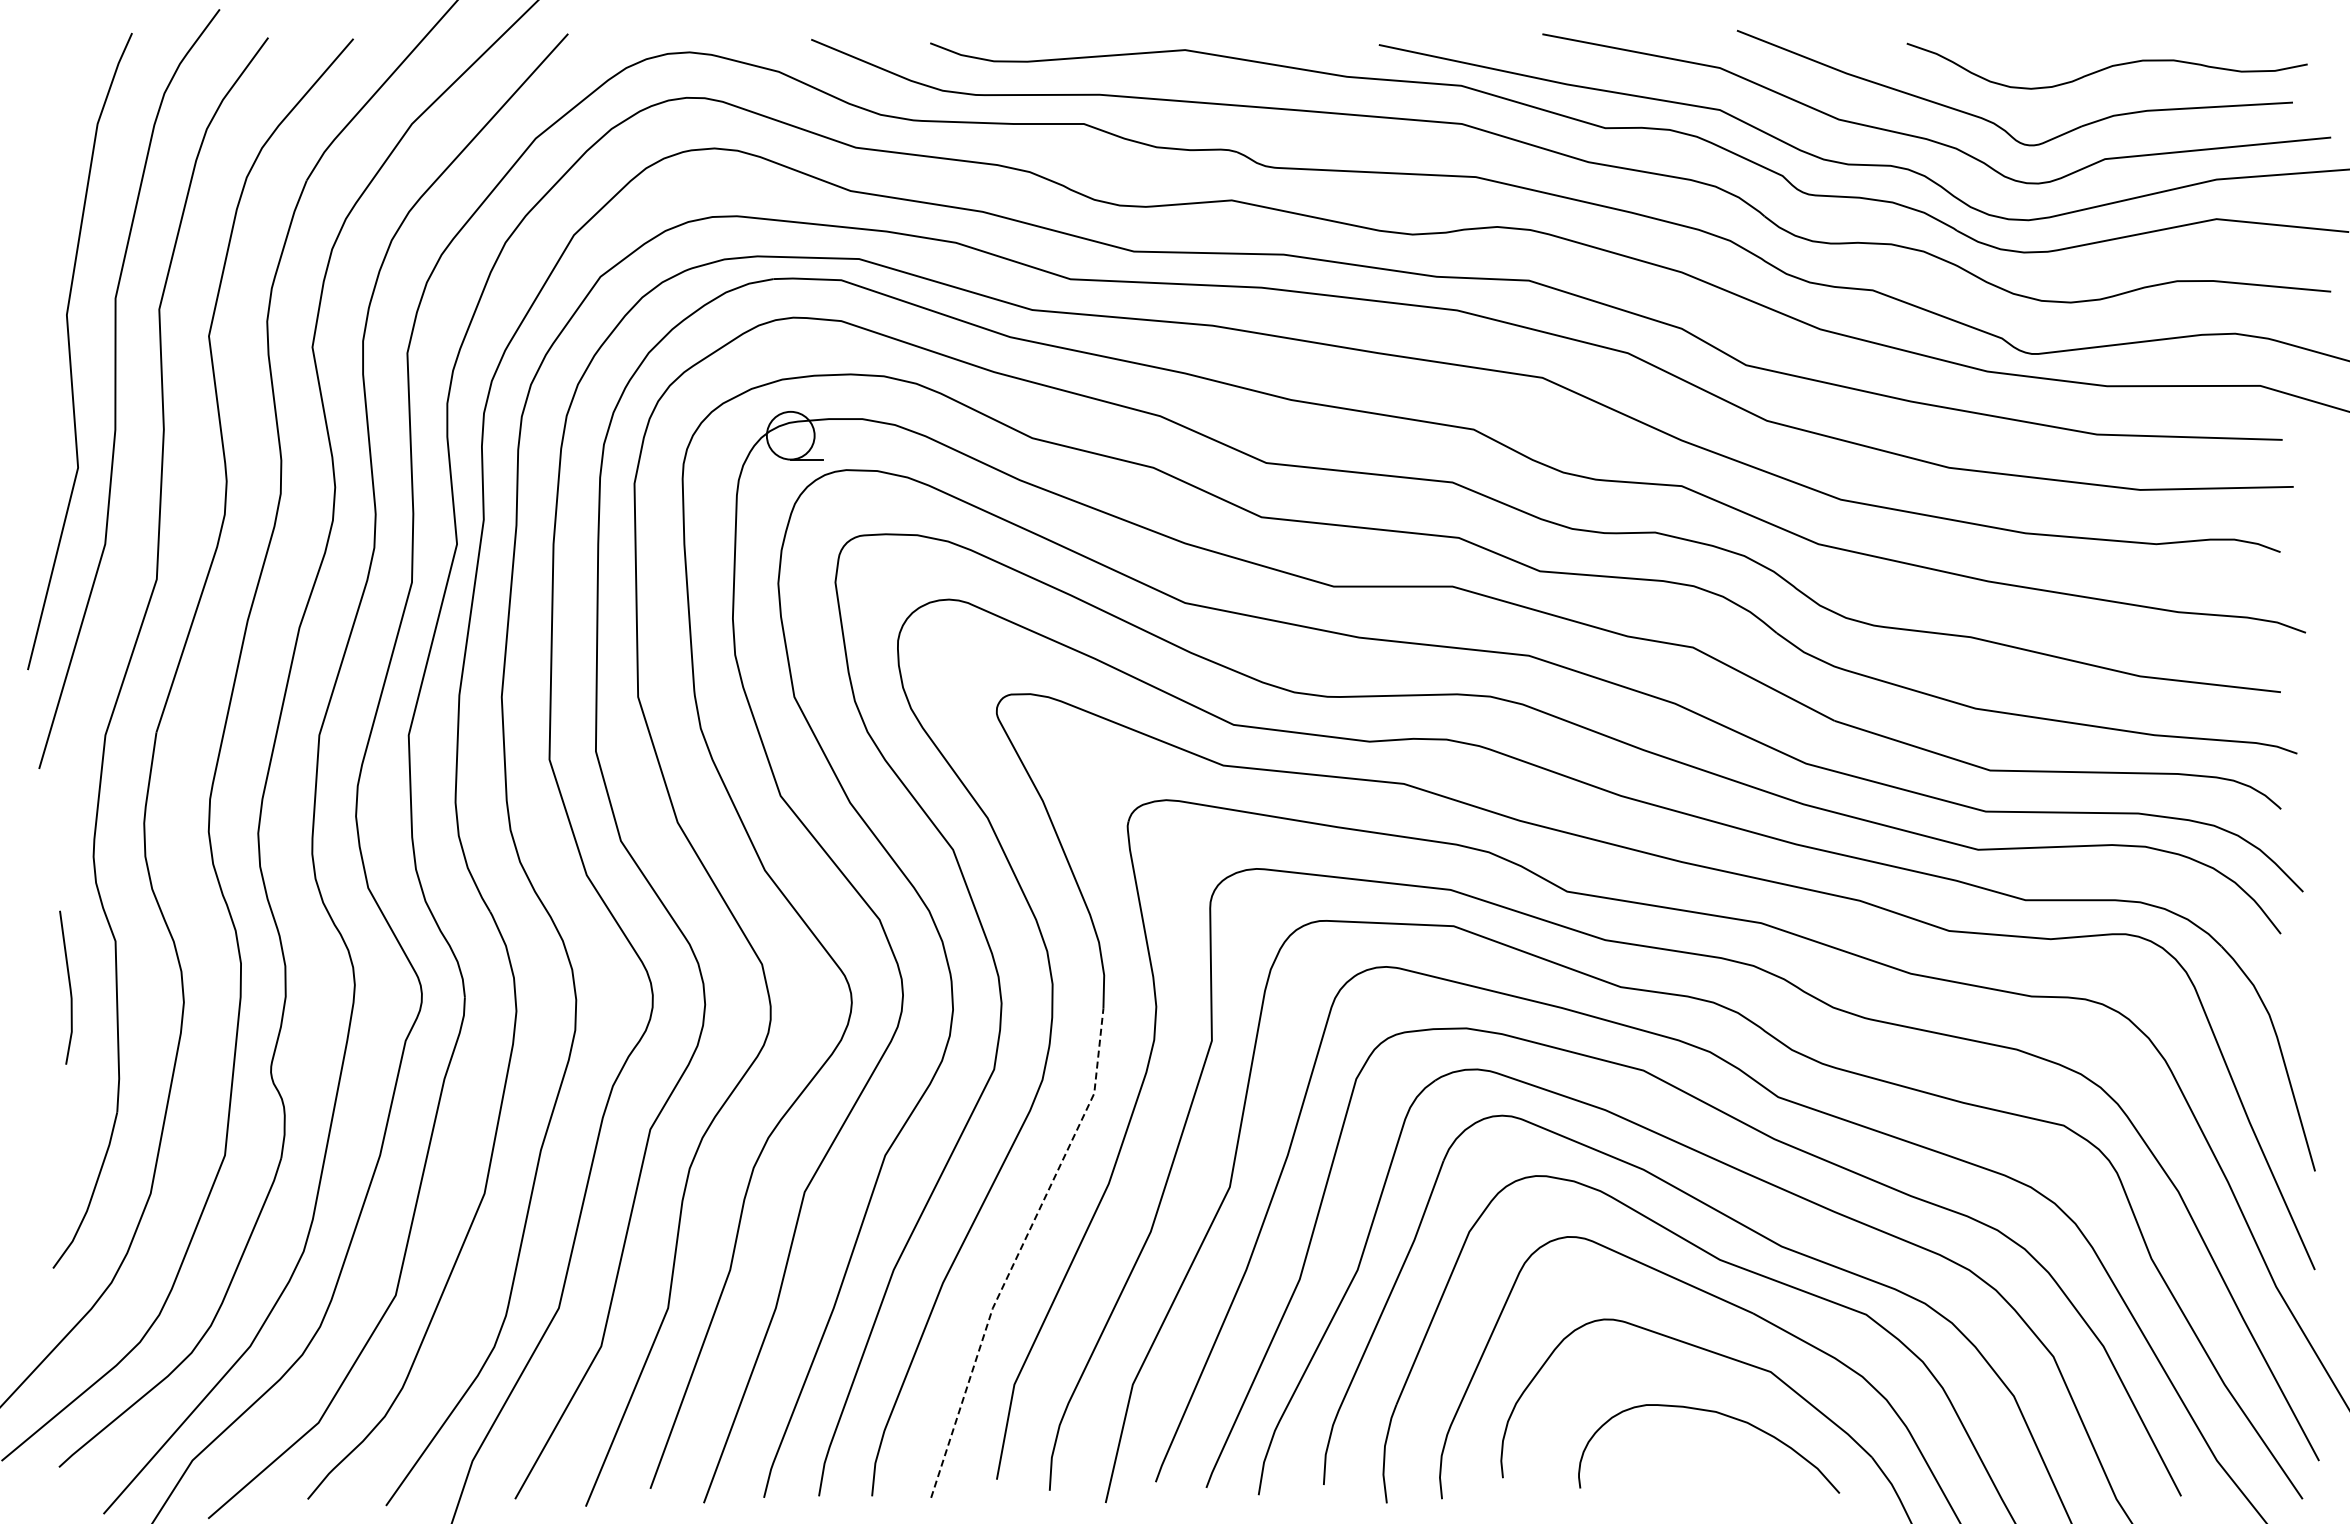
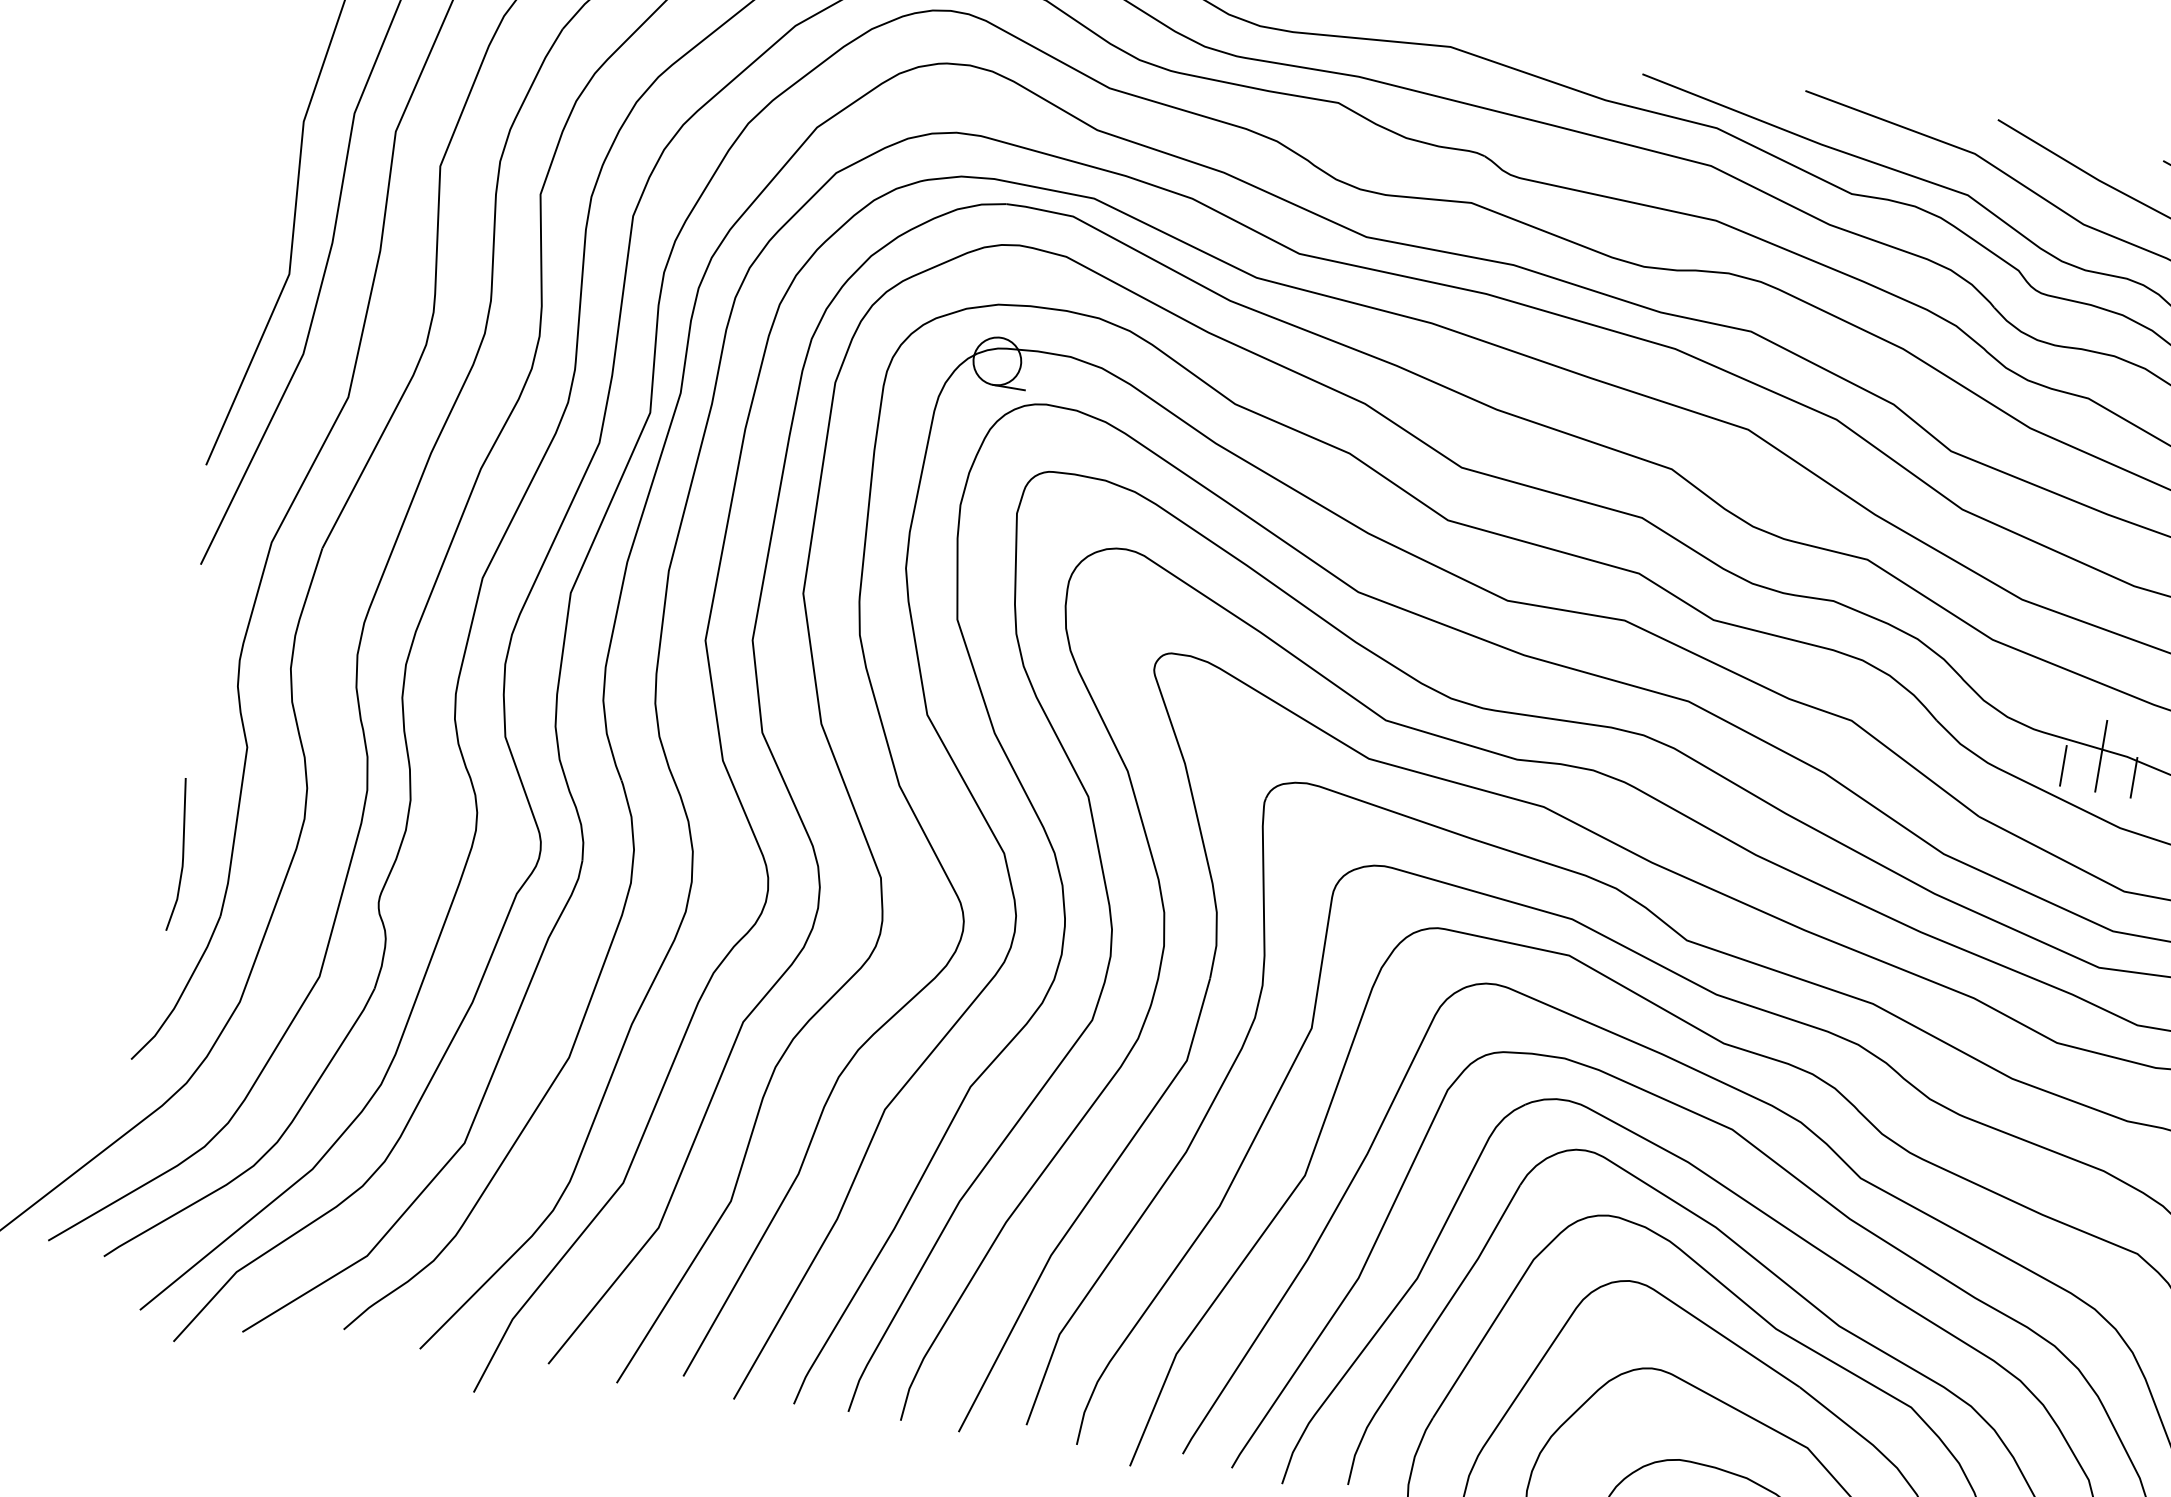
line: (1944, 640) -> (2100, 755), added
line: (1909, 656) -> (2063, 765), added
line: (1980, 656) -> (2133, 777), added
line: (69, 987) -> (182, 855), moved
line: (1019, 1252) -> (1086, 1204), dashed -> solid

